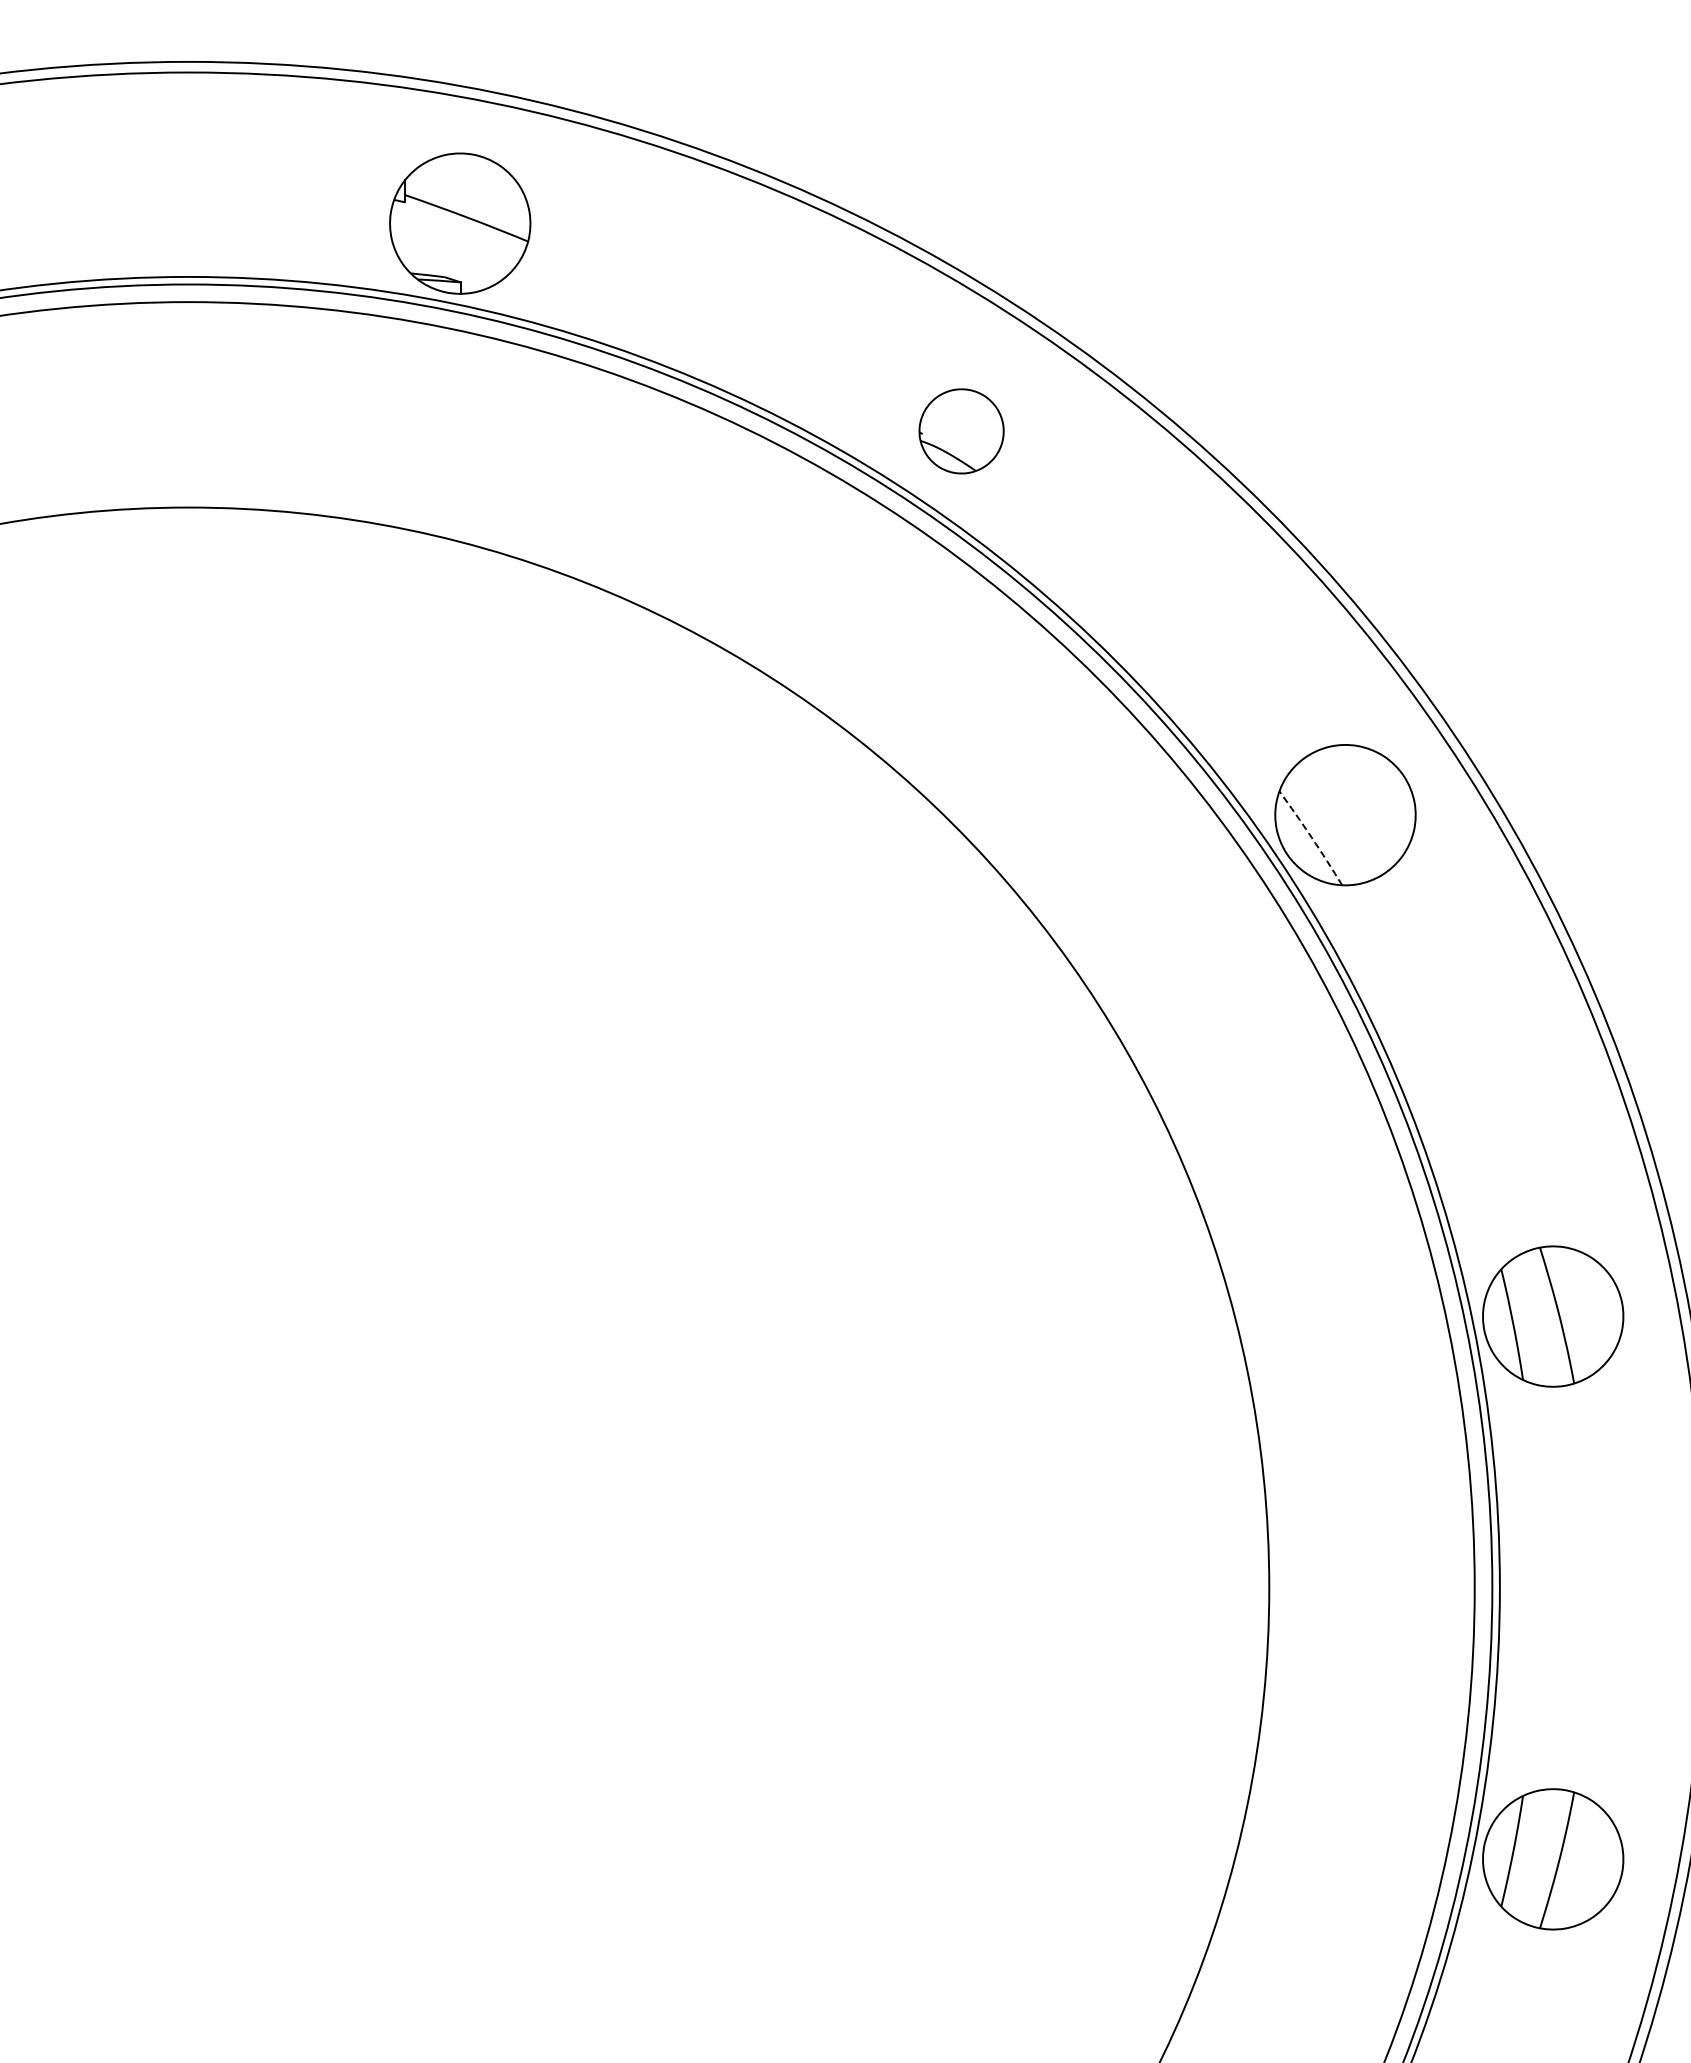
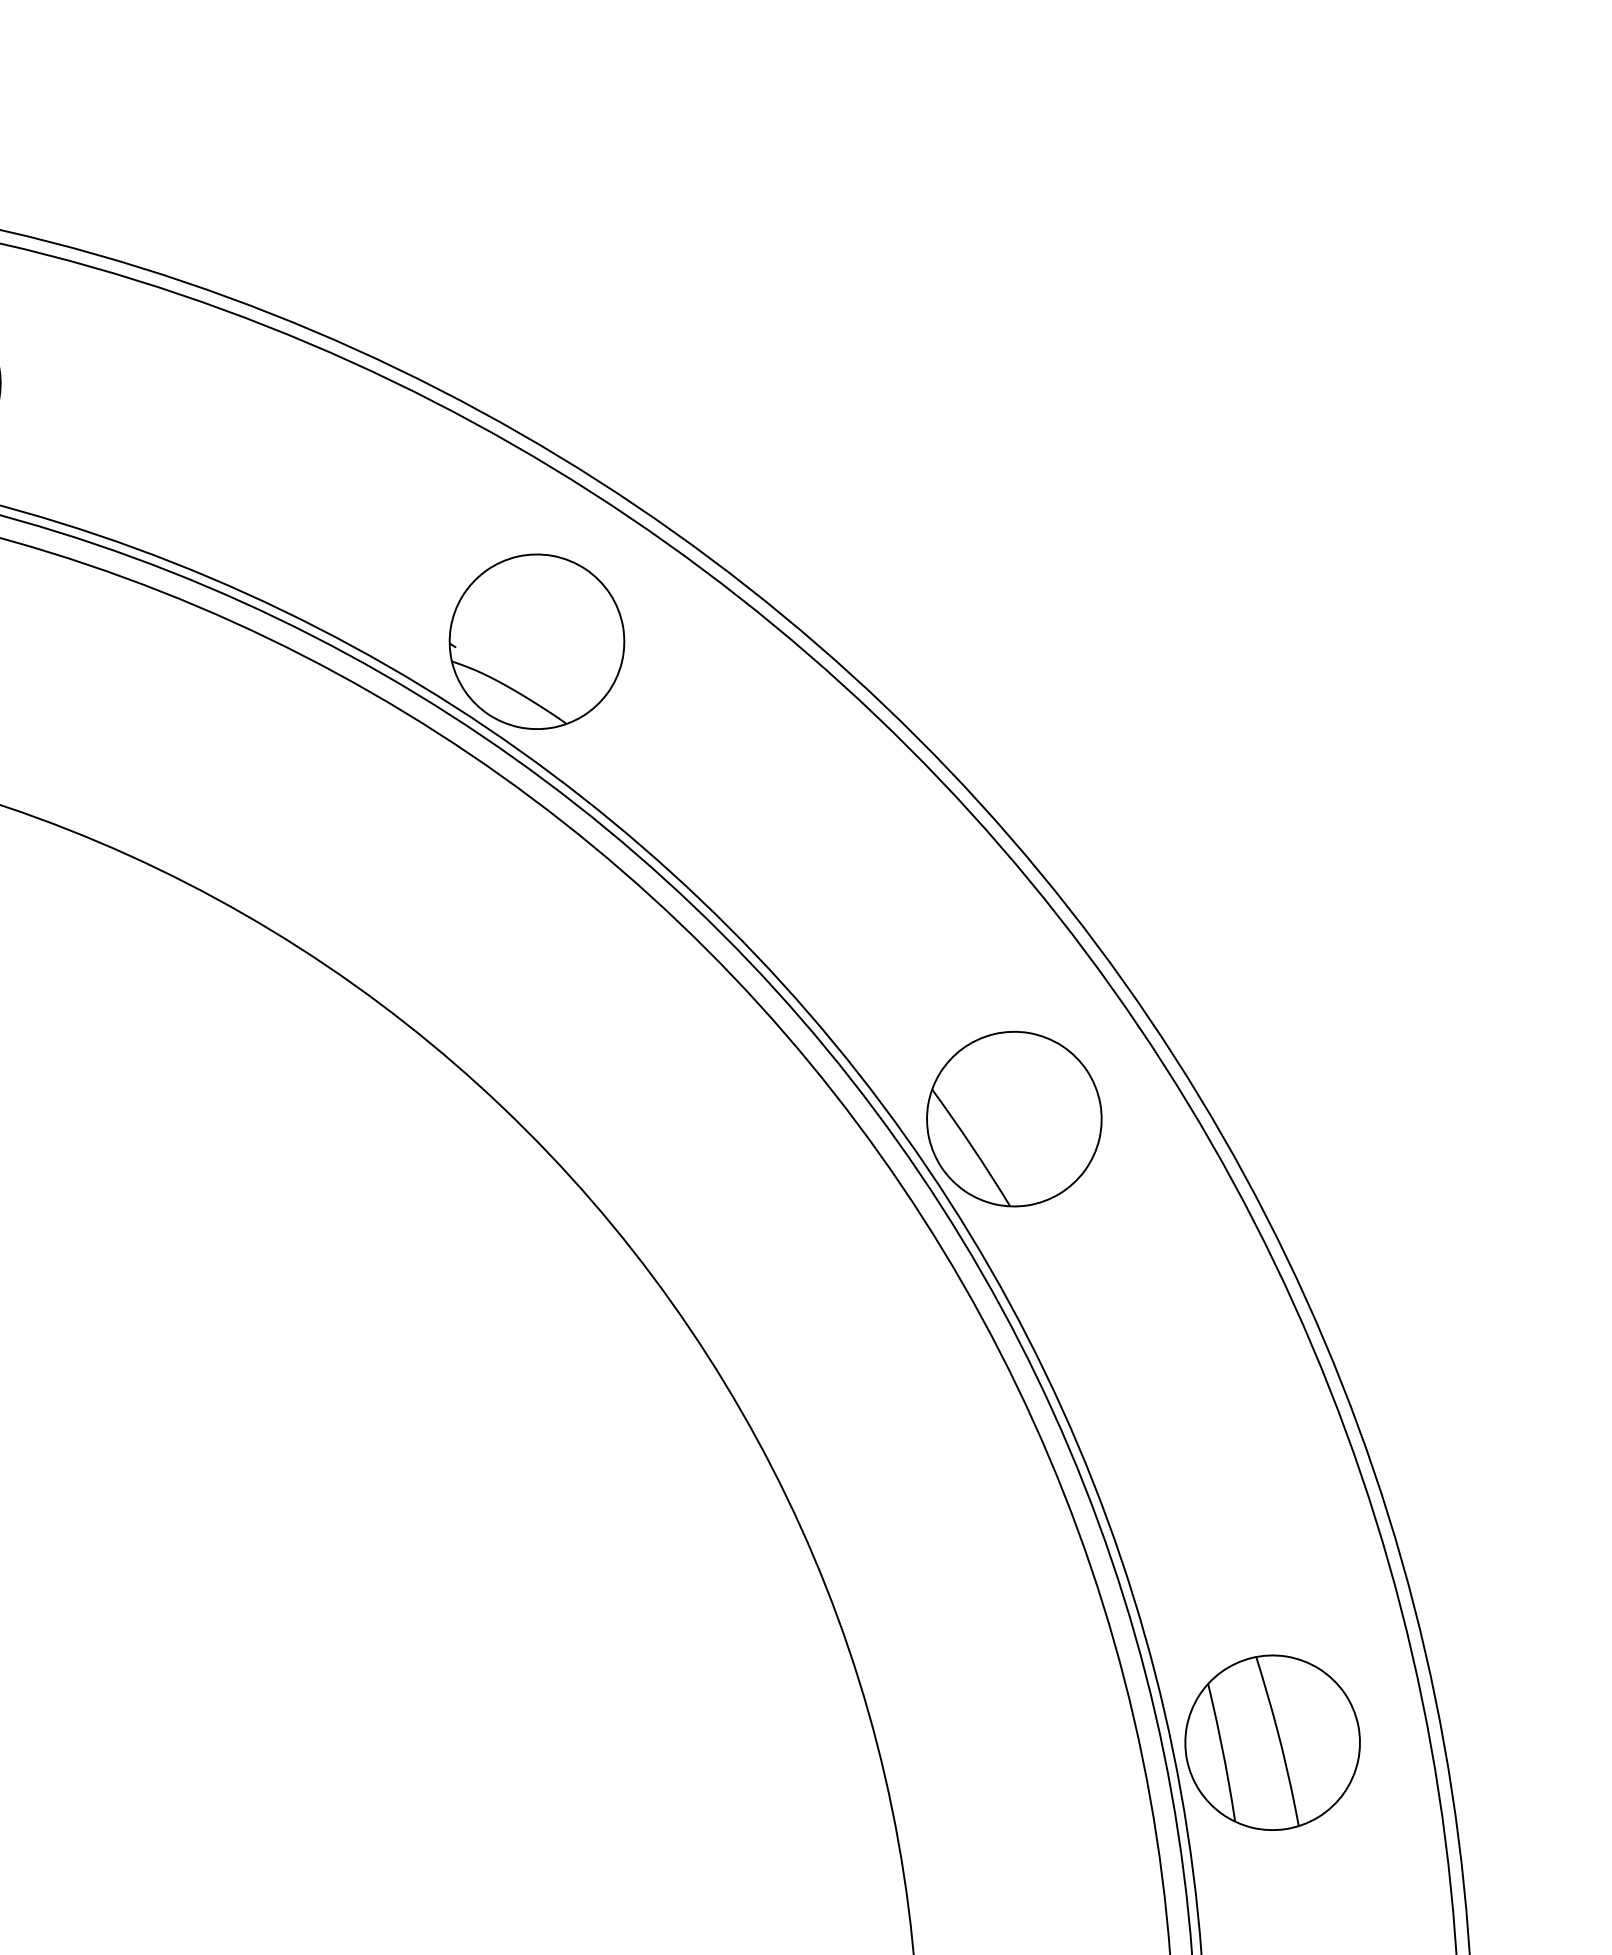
part: (961, 431) -> (536, 641), size x1.67
arc: (1311, 837) -> (972, 1146), dashed -> solid

